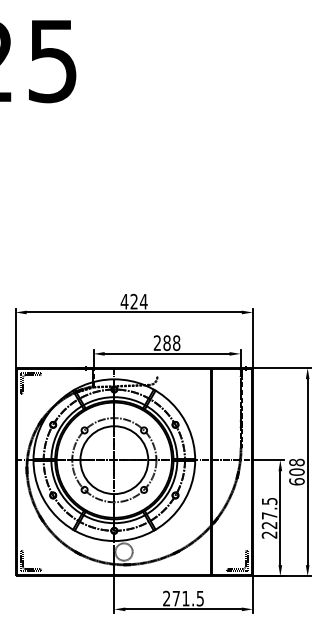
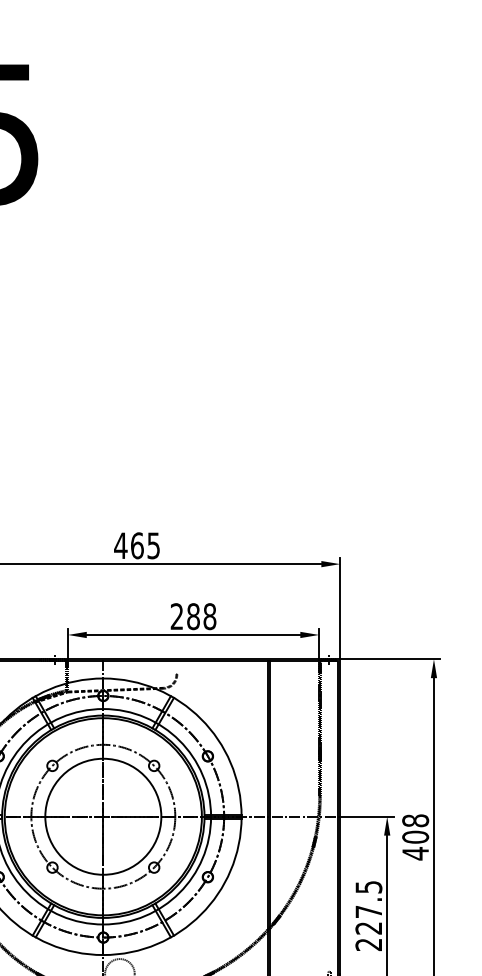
text: (138, 301) -> (144, 545), 424 -> 465
text: (296, 481) -> (414, 853), 608 -> 408

